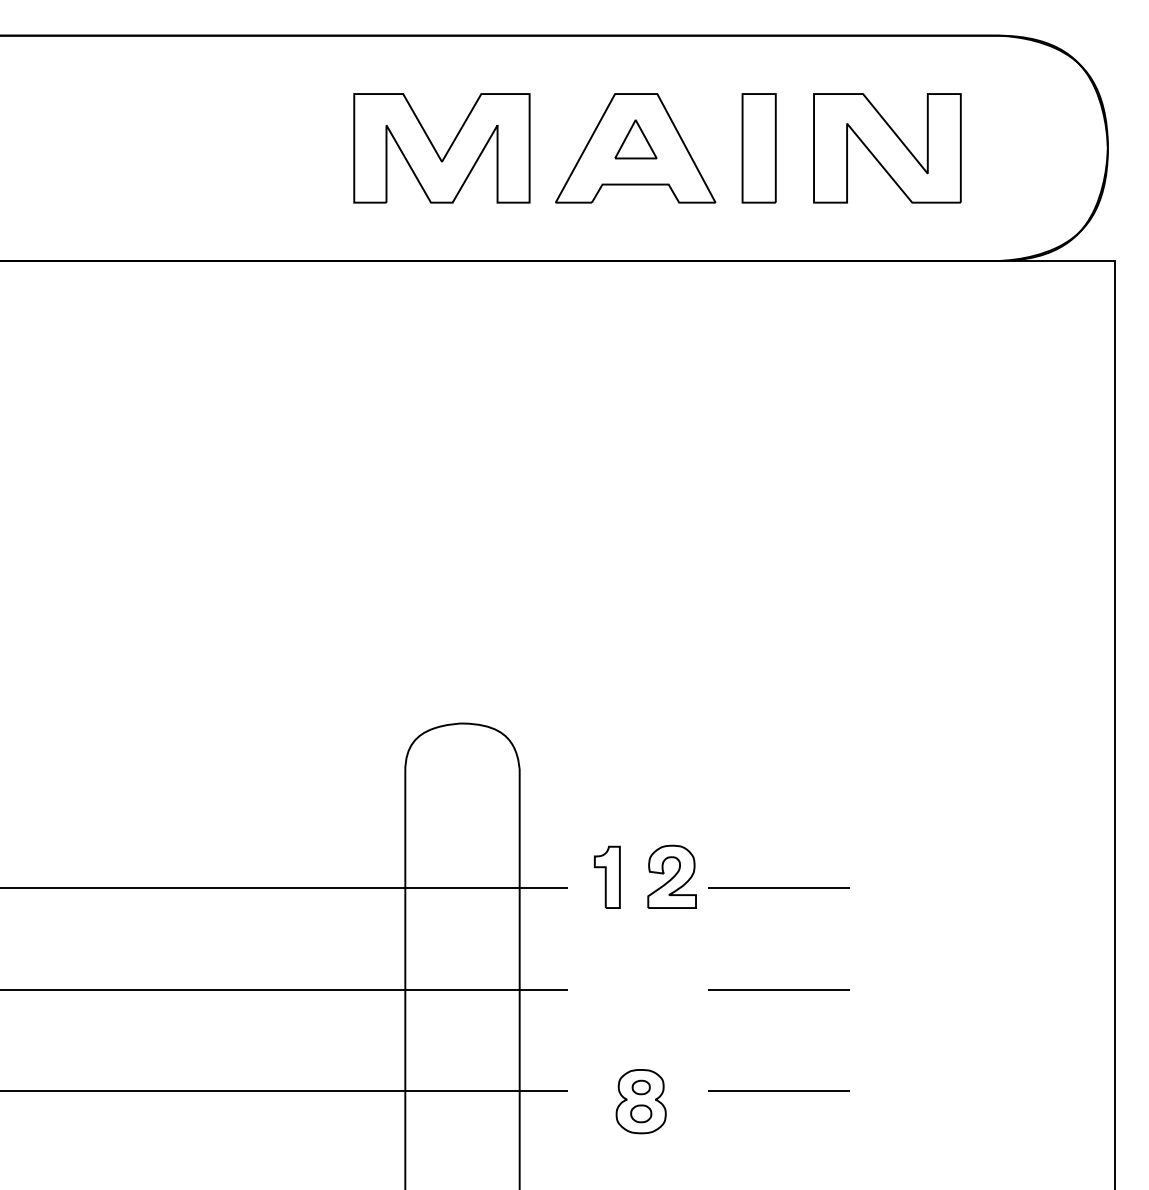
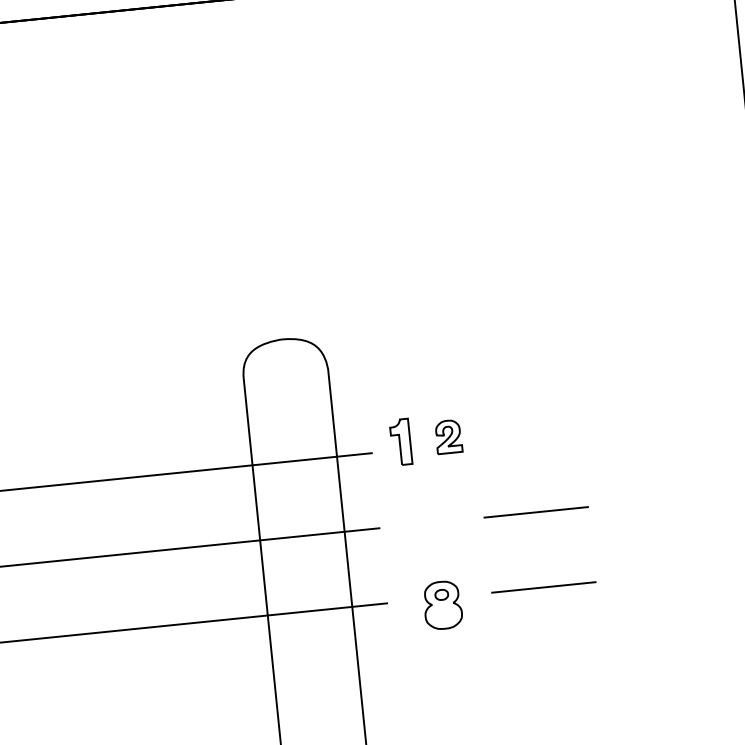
part: (671, 876) -> (448, 436), size x0.7
line: (778, 887) -> (528, 436), removed
part: (641, 1113) -> (443, 614), removed

